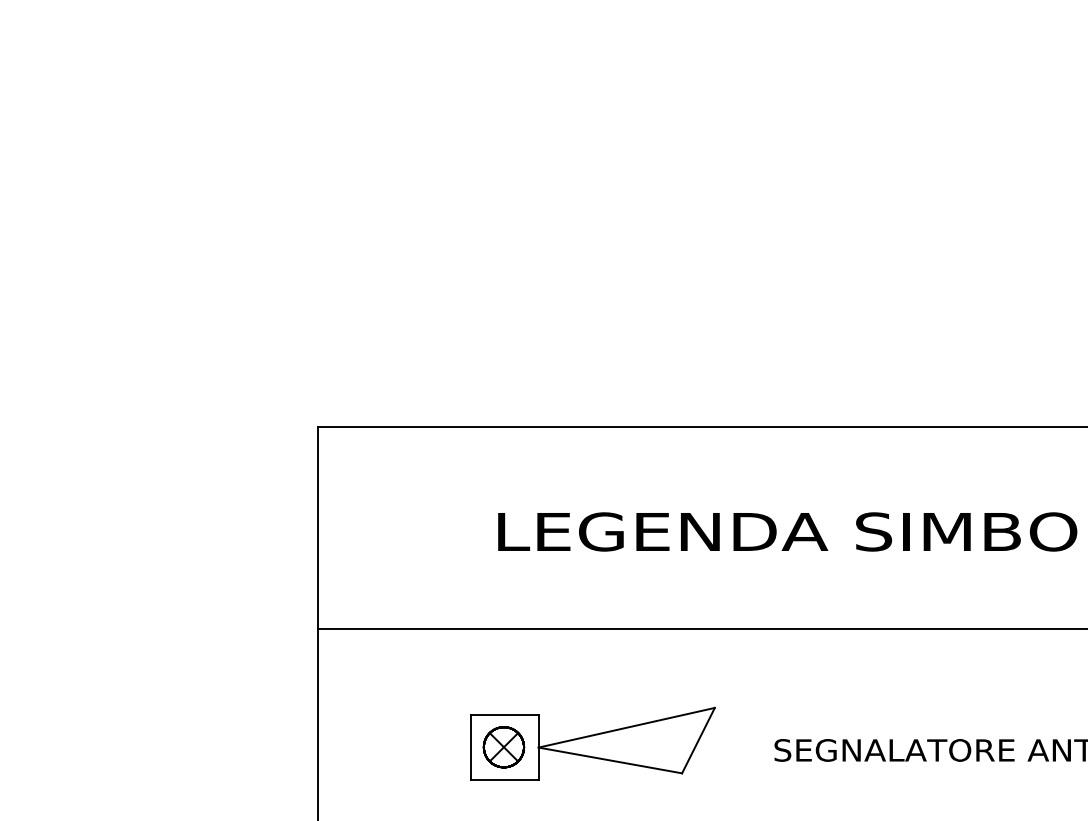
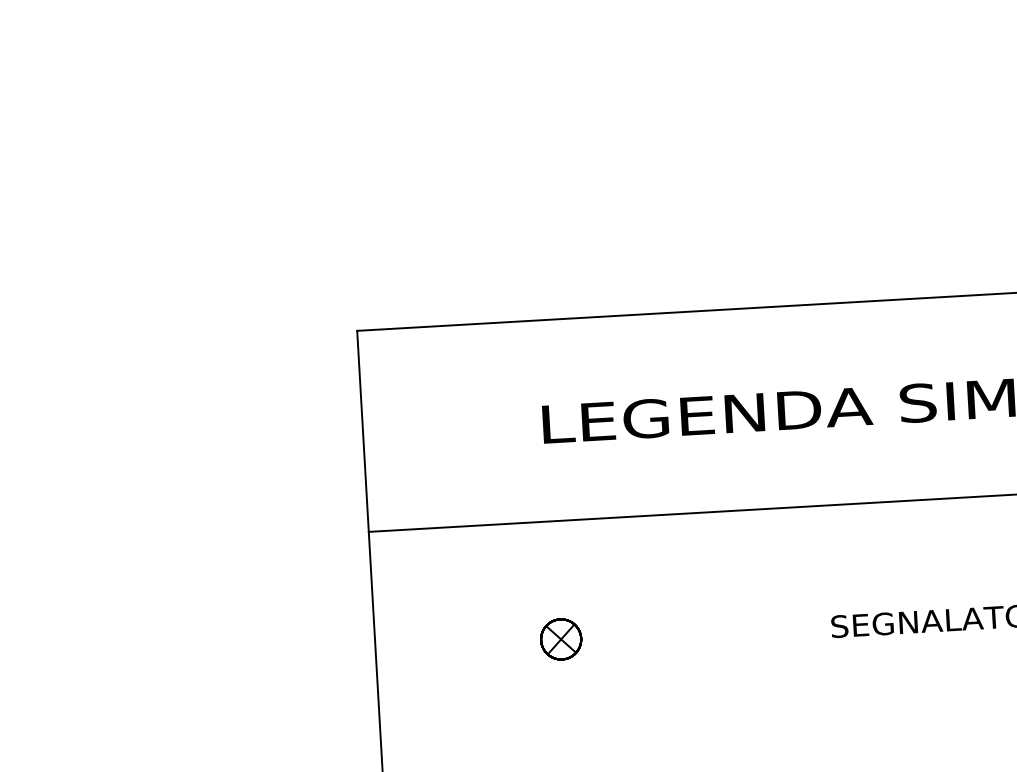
part: (592, 743) -> (649, 630), removed

